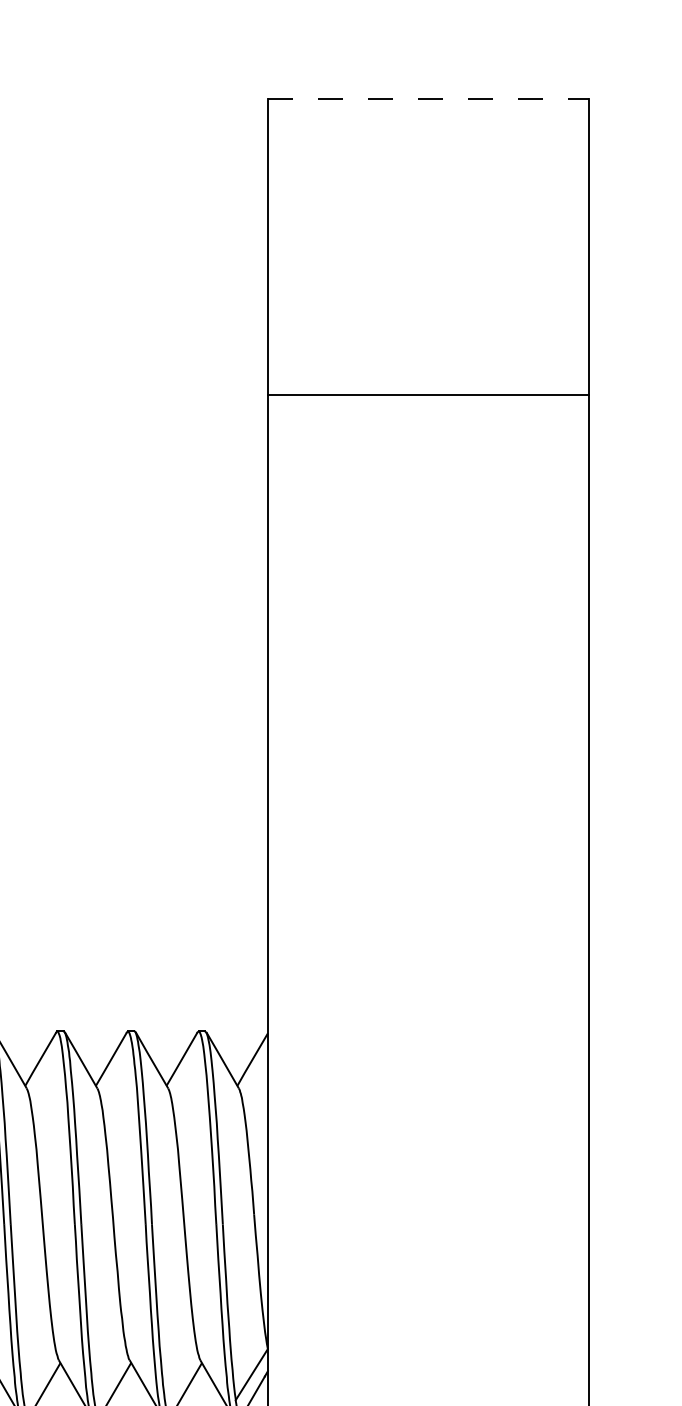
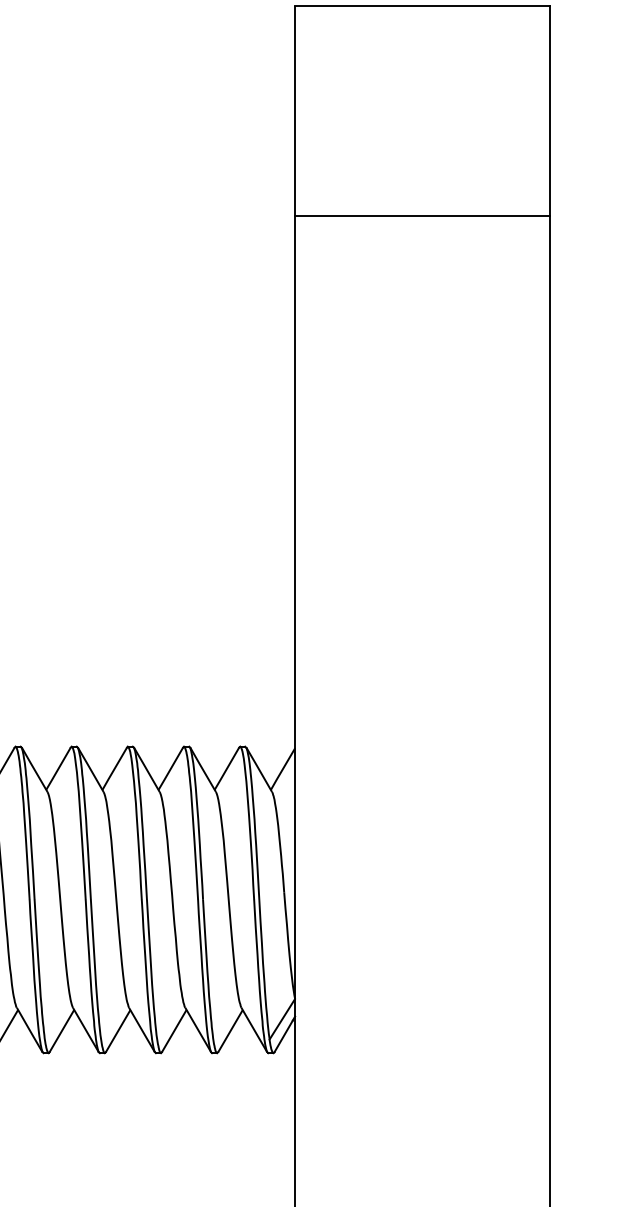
line: (428, 99) -> (422, 6), dashed -> solid
line: (428, 395) -> (422, 216), moved

